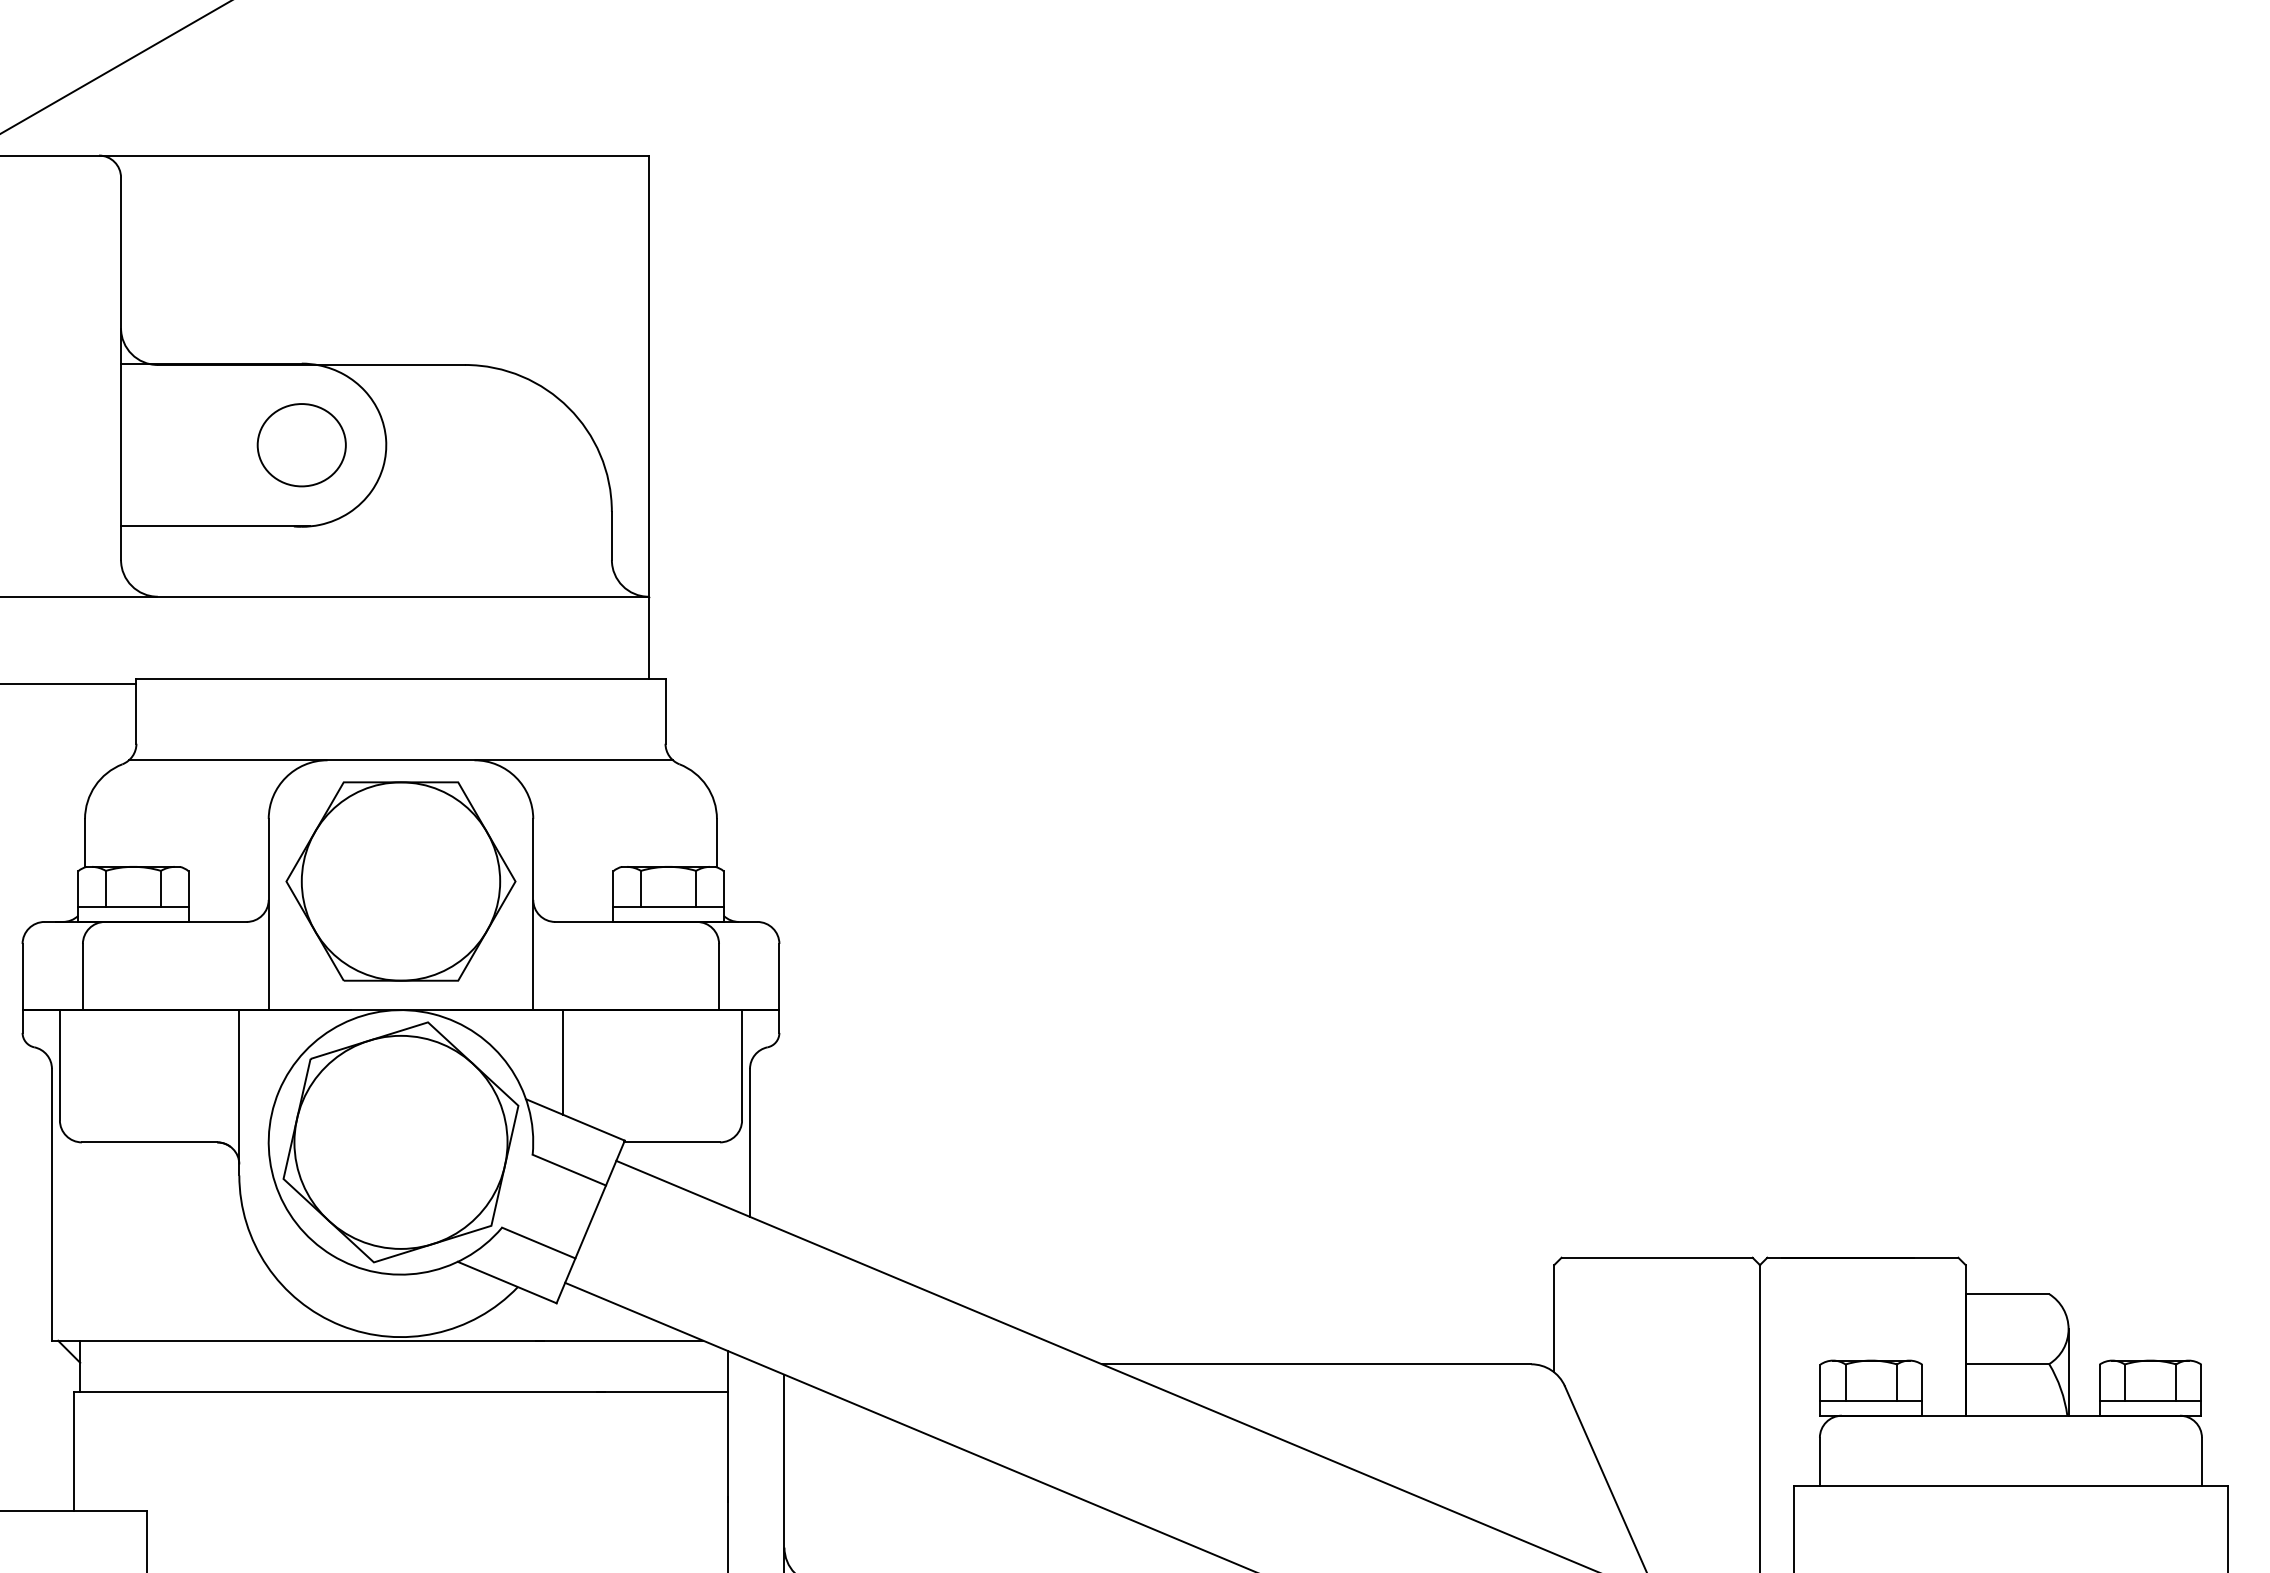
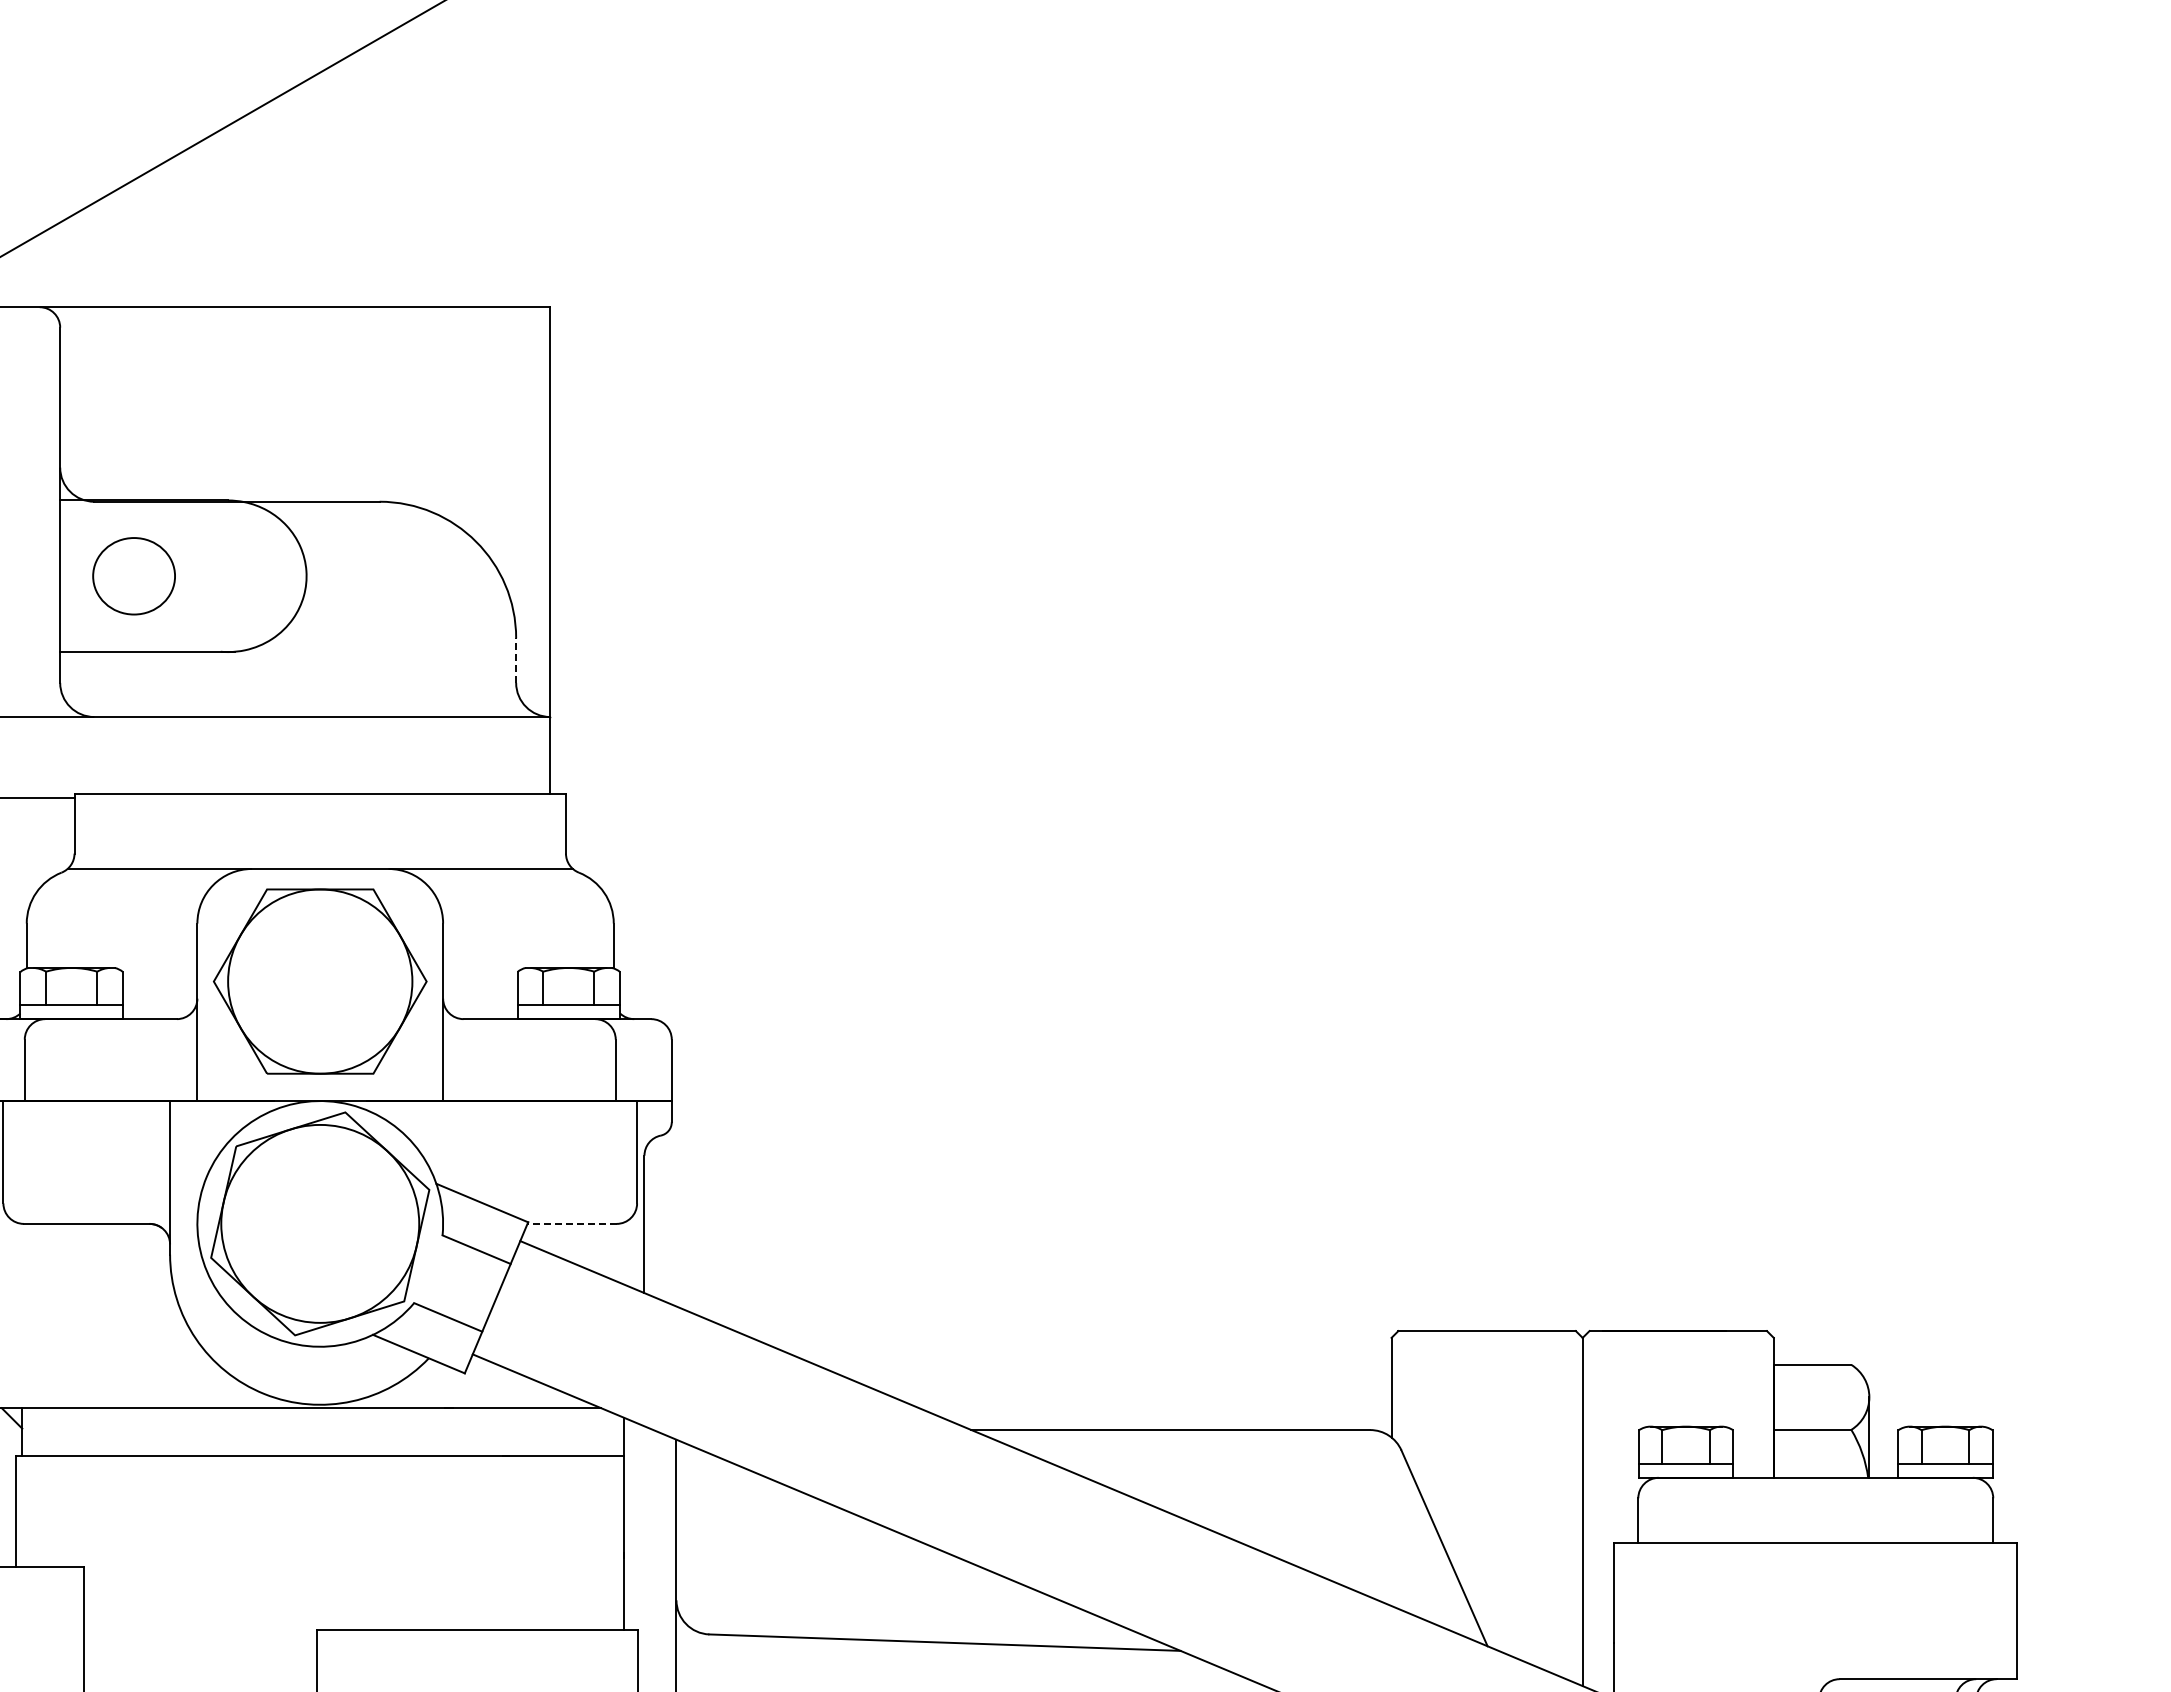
part: (301, 445) -> (133, 576), moved
line: (612, 535) -> (516, 660), solid -> dashed
line: (562, 1062) -> (470, 1149), removed
line: (672, 1141) -> (572, 1223), solid -> dashed

